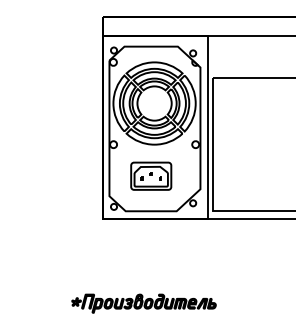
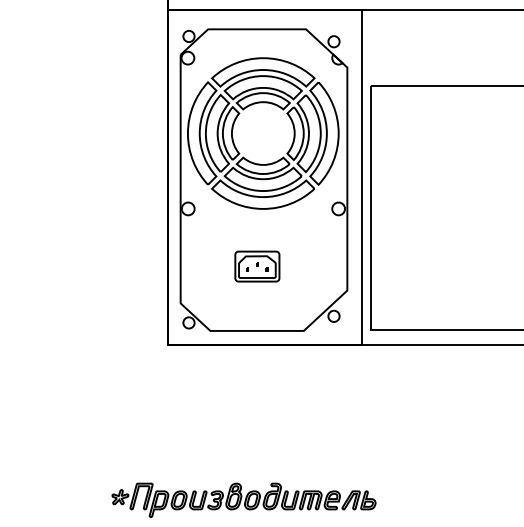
part: (151, 175) -> (257, 265), size x0.6

